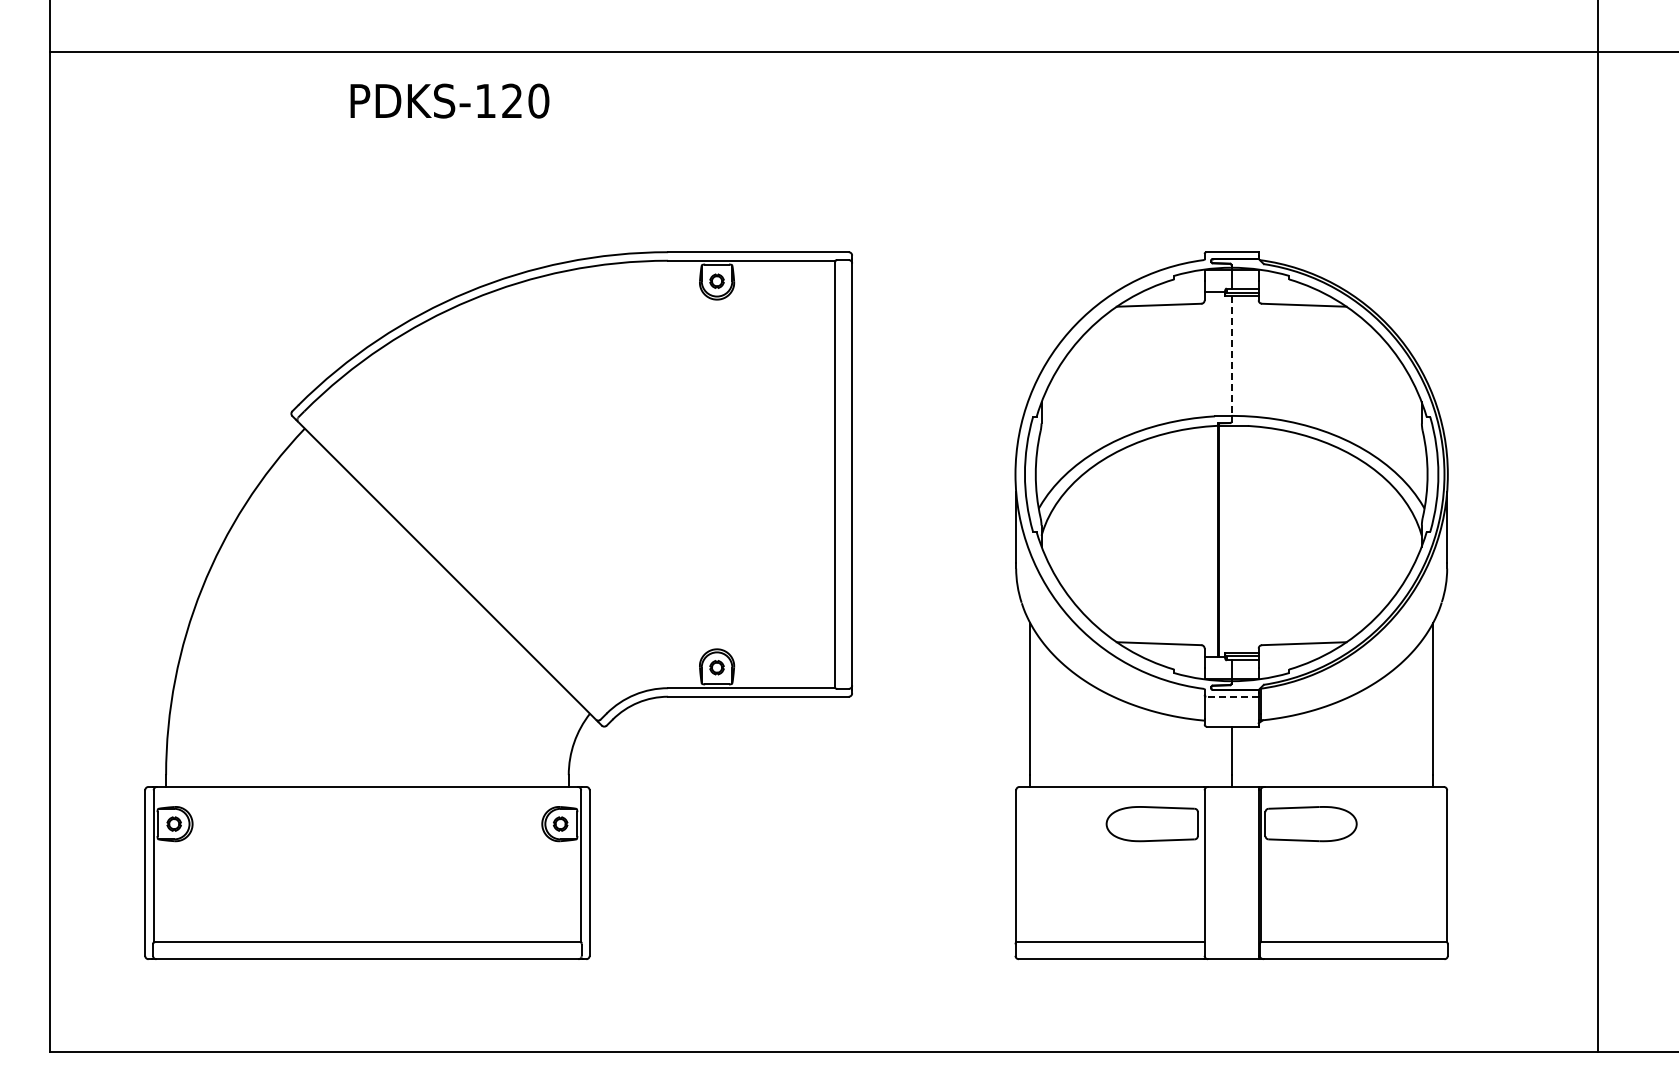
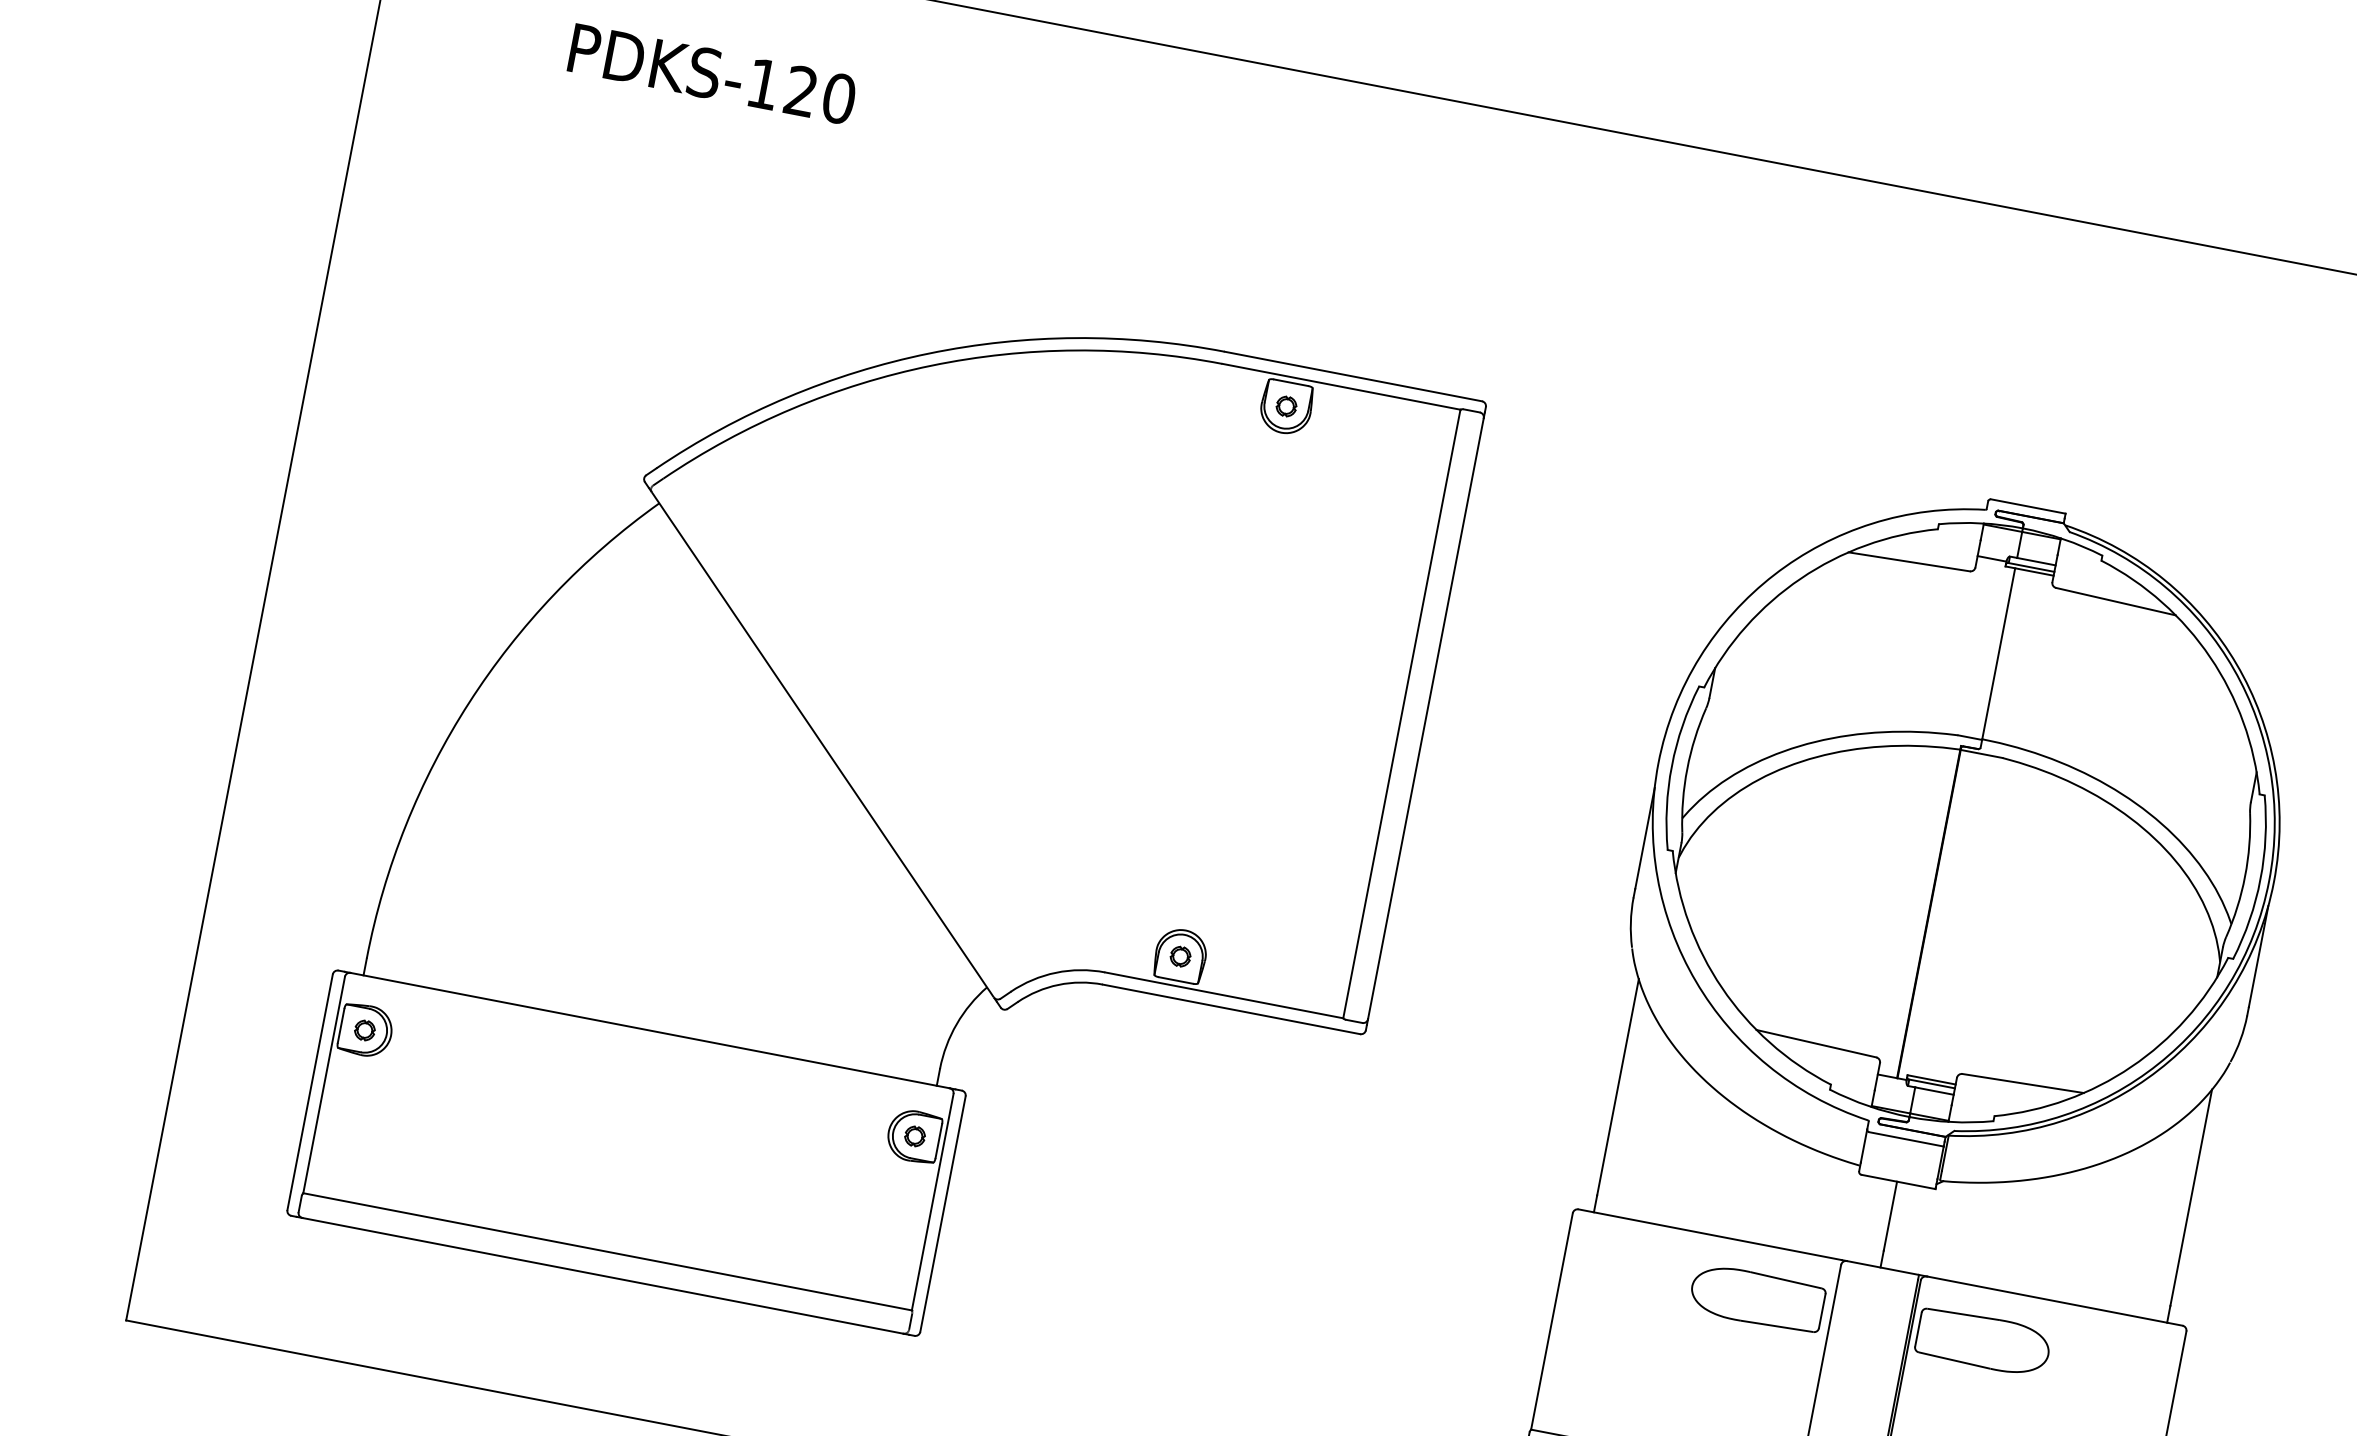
text: (449, 100) -> (712, 73), moved
line: (1231, 356) -> (1998, 654), dashed -> solid
line: (1232, 696) -> (1906, 1138), dashed -> solid

